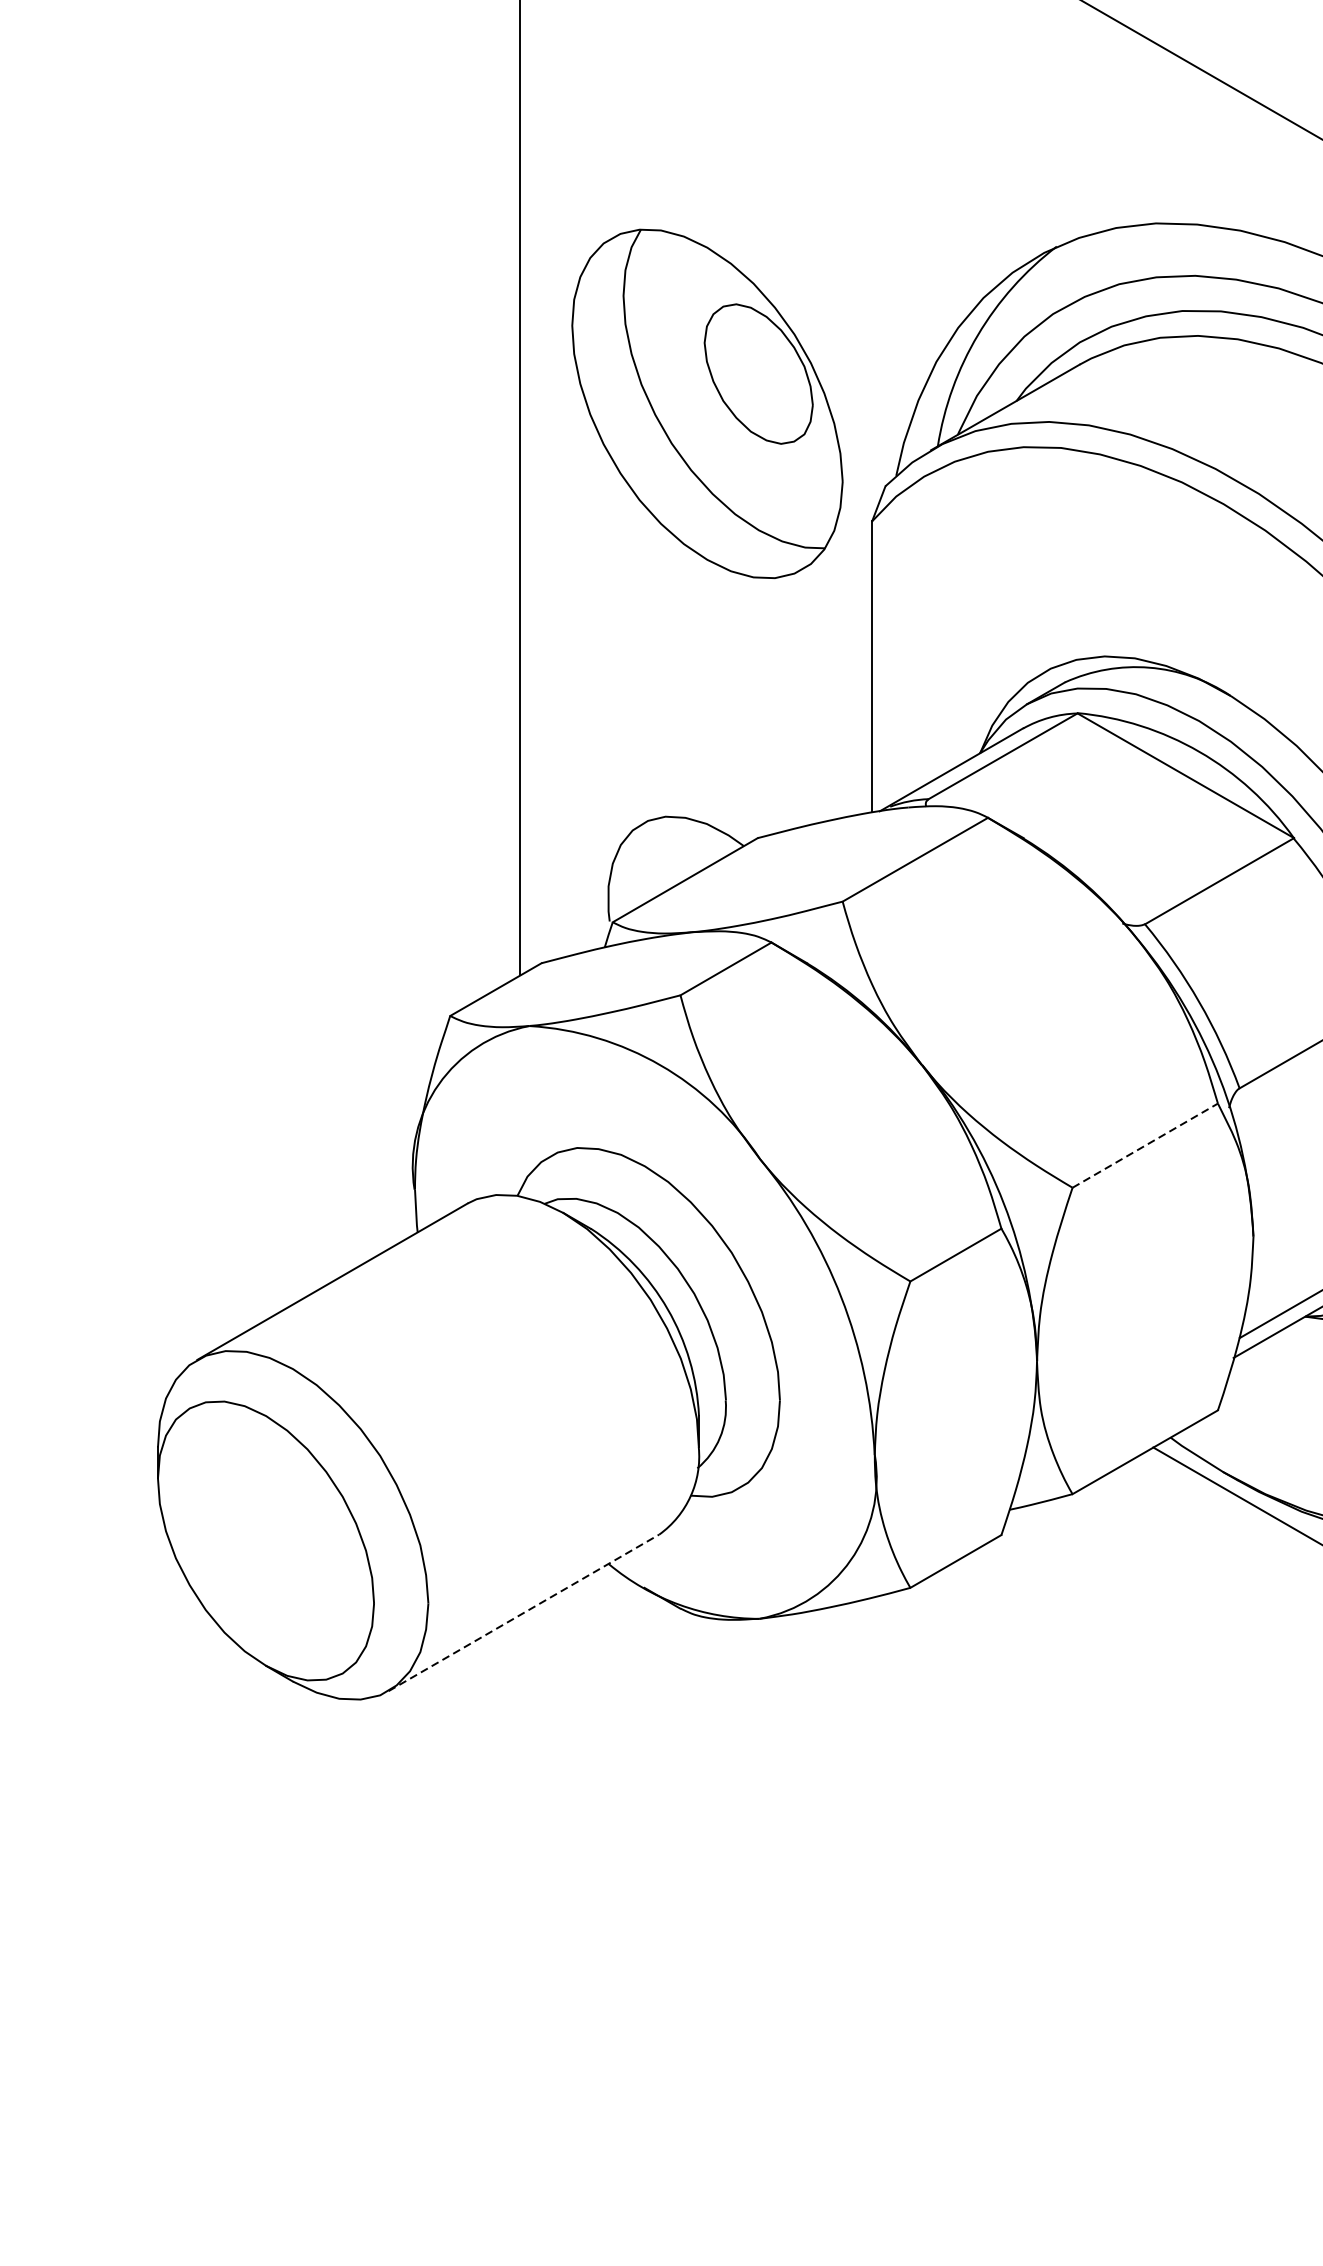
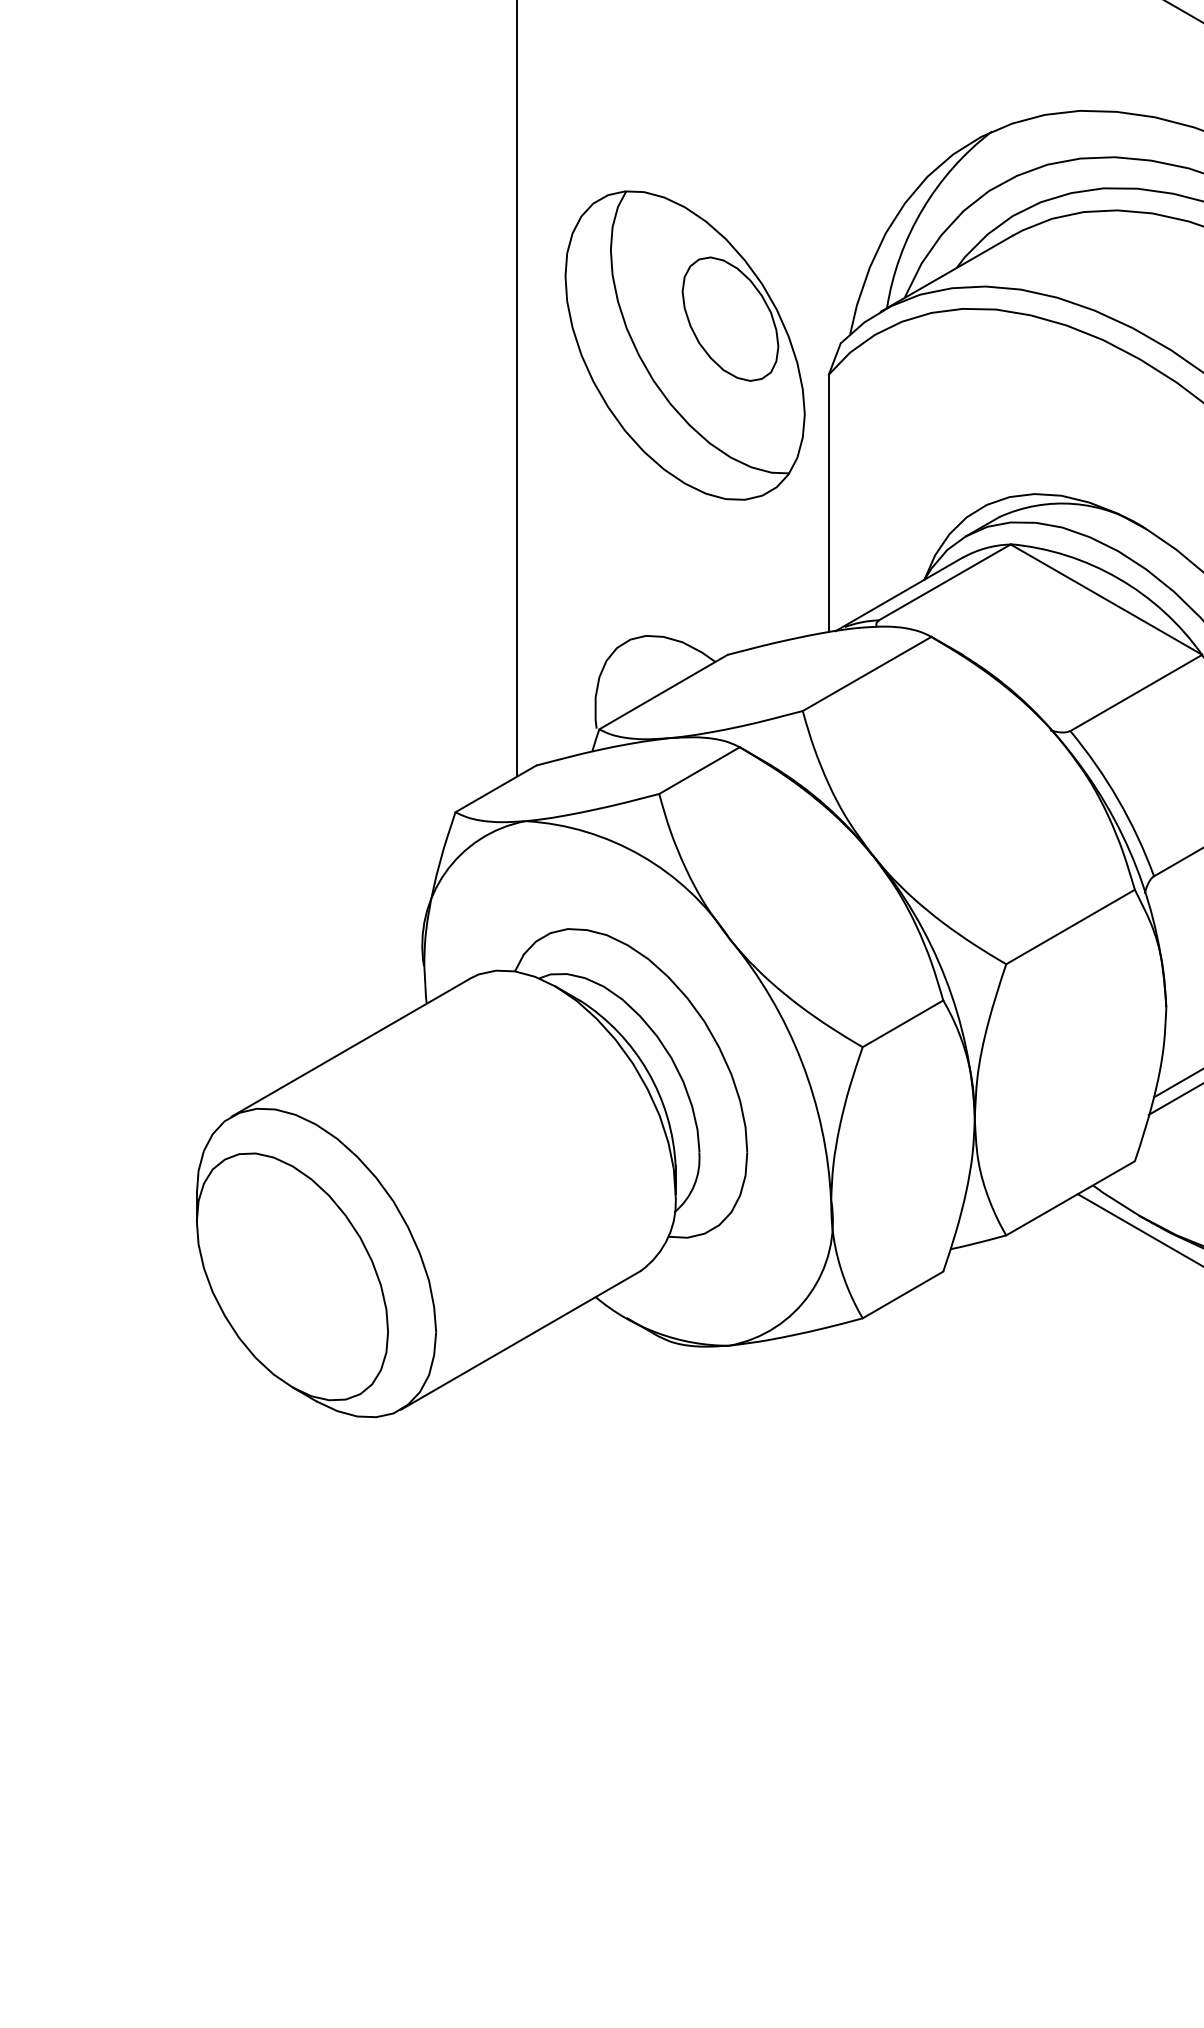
part: (706, 403) -> (684, 345), moved
line: (1146, 1145) -> (1071, 926), dashed -> solid
line: (524, 1612) -> (521, 1340), dashed -> solid

